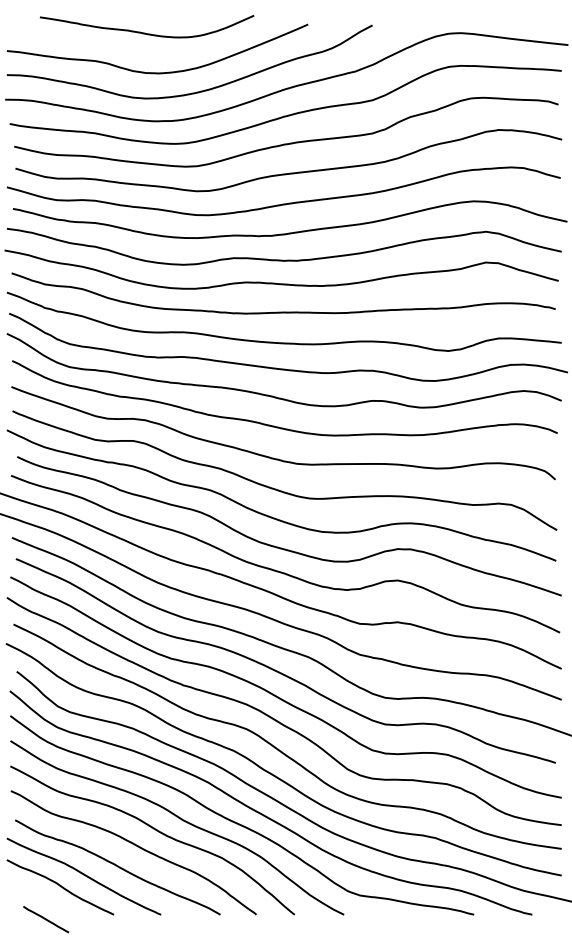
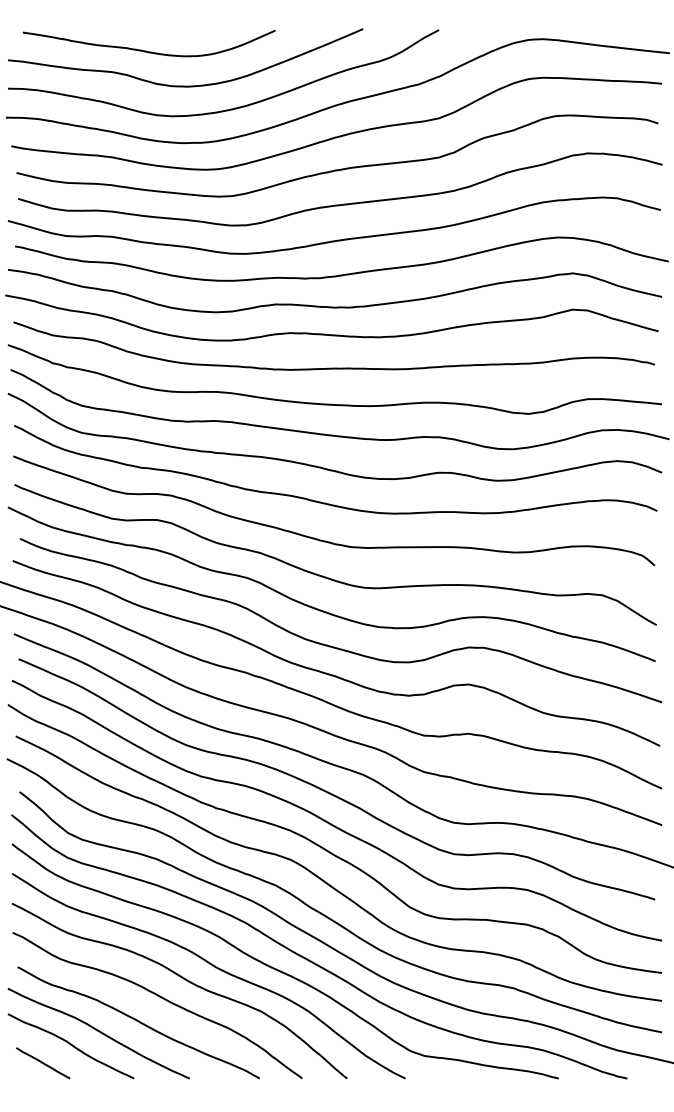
curve: (144, 32) -> (146, 50), moved
line: (46, 919) -> (43, 1063), moved

